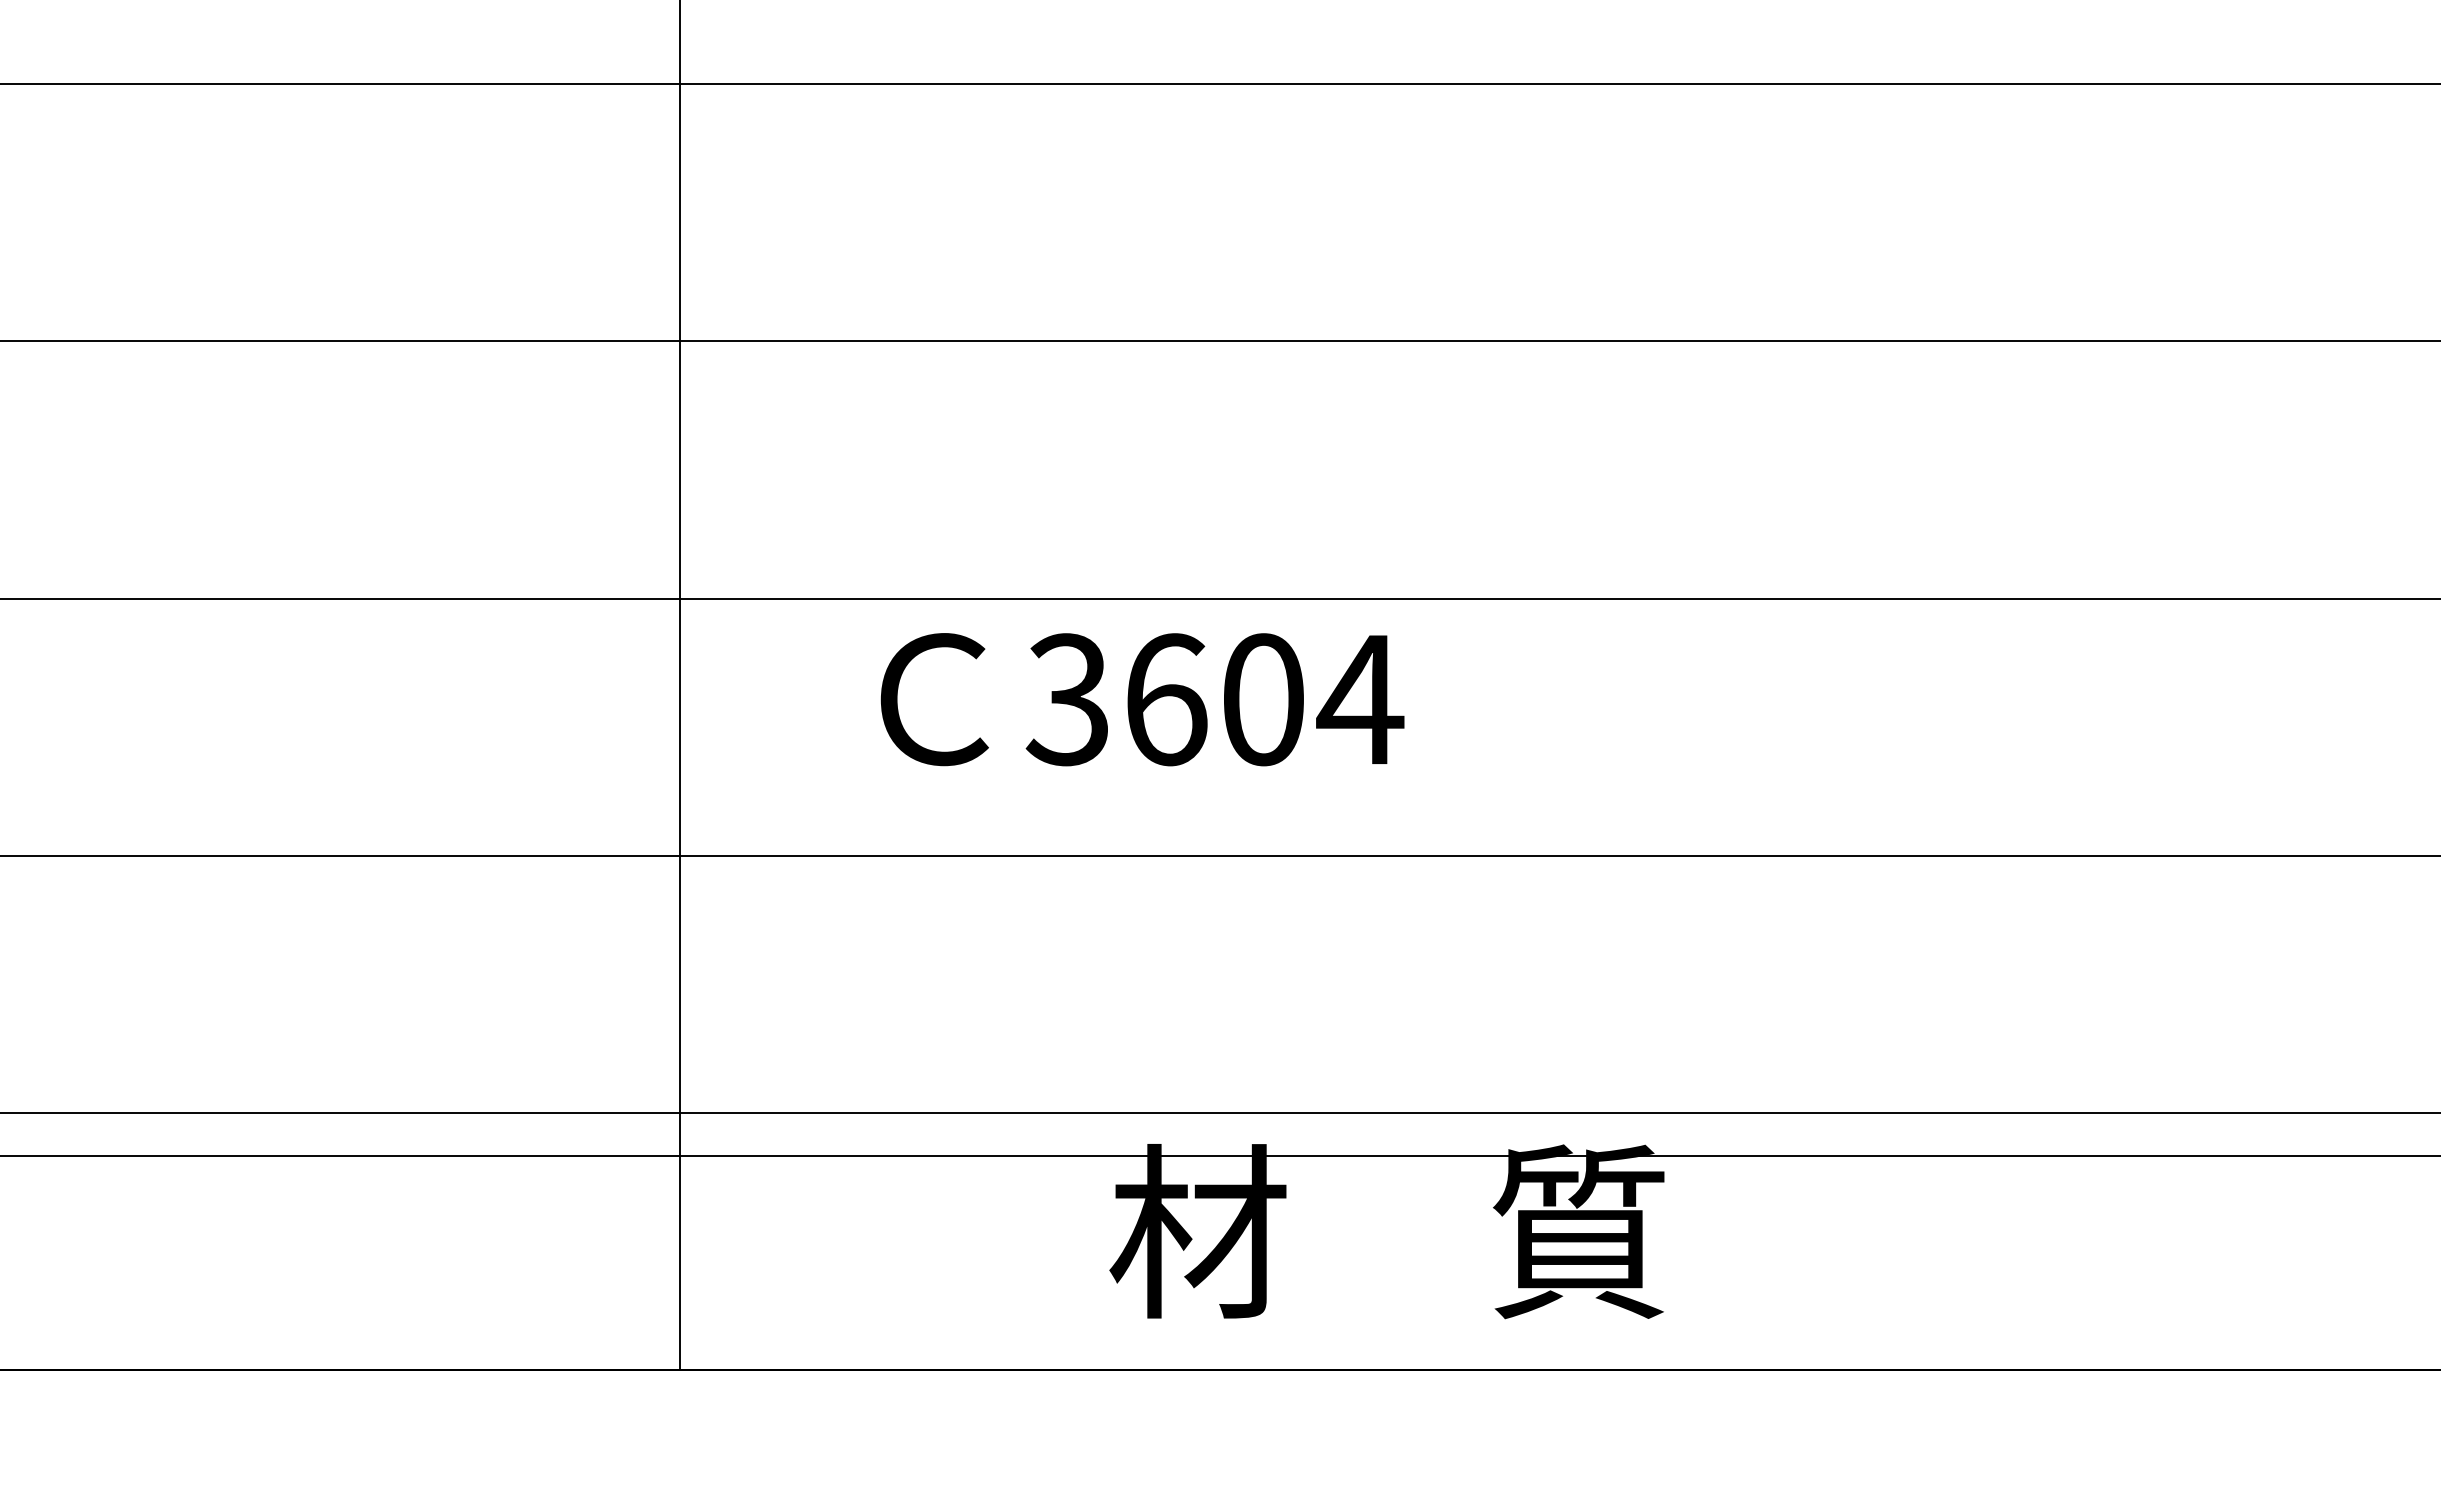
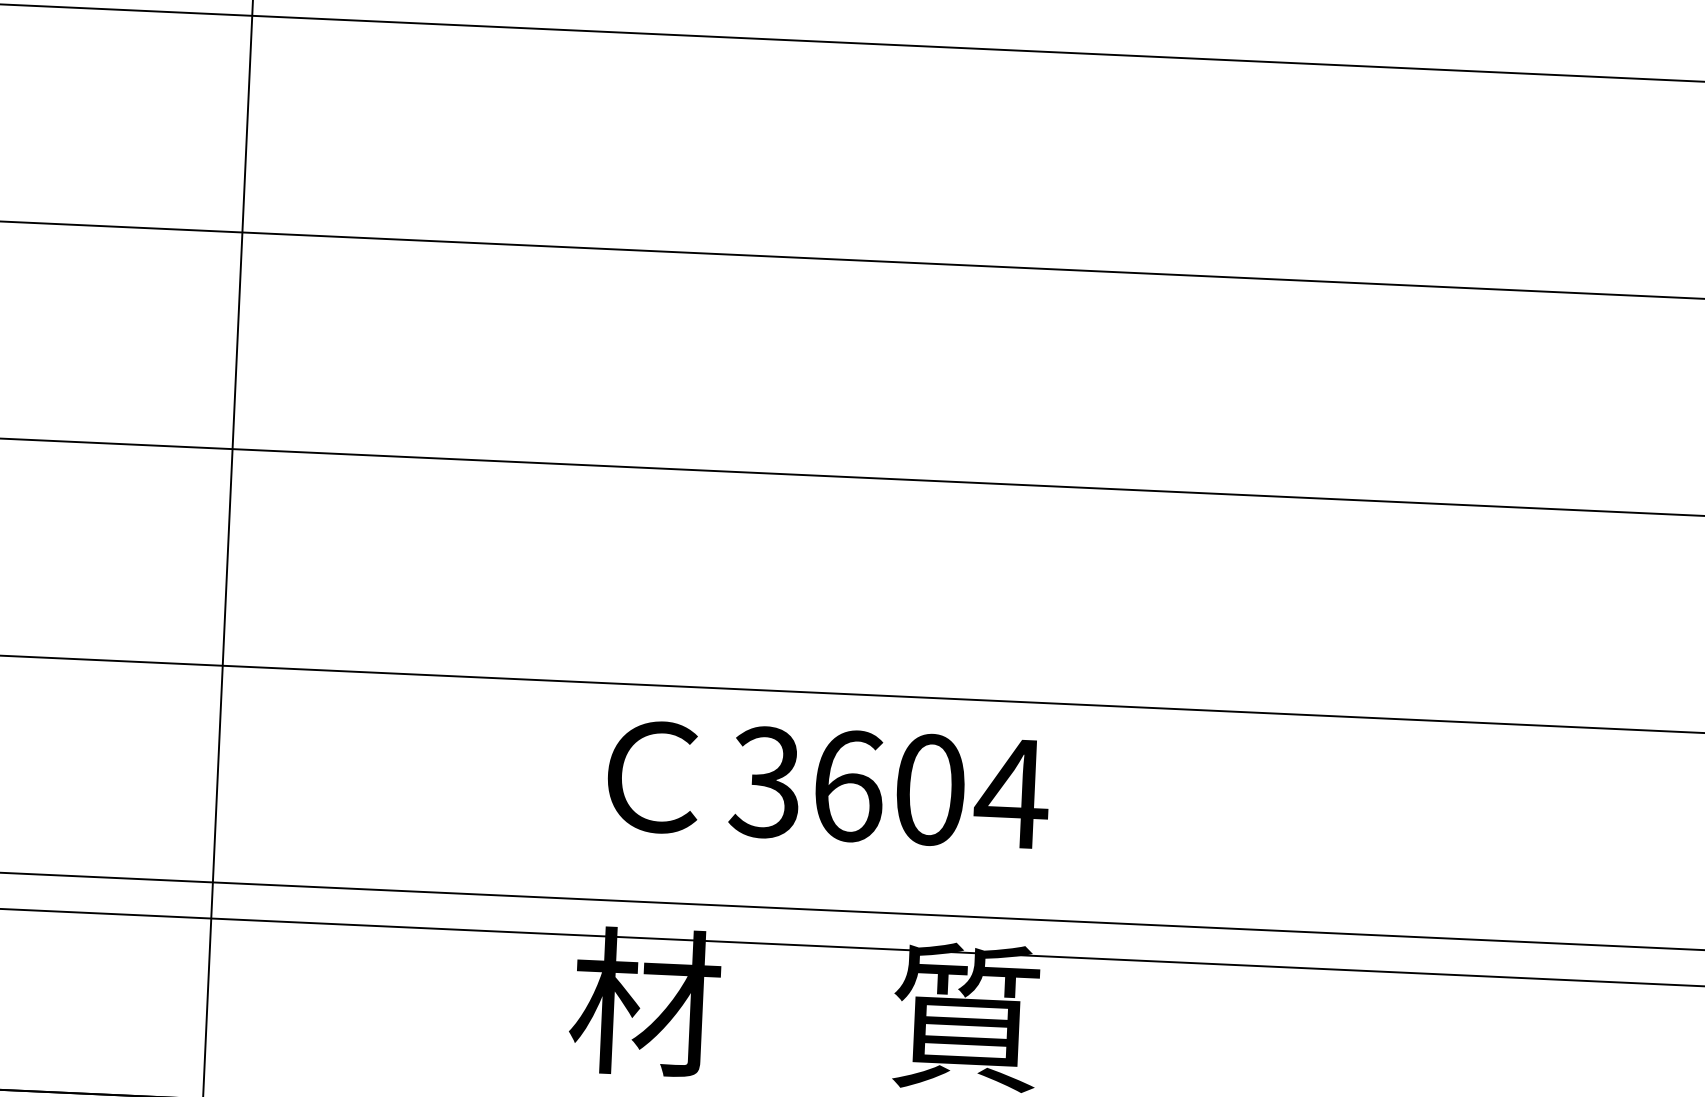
text: (1142, 699) -> (828, 785), moved

